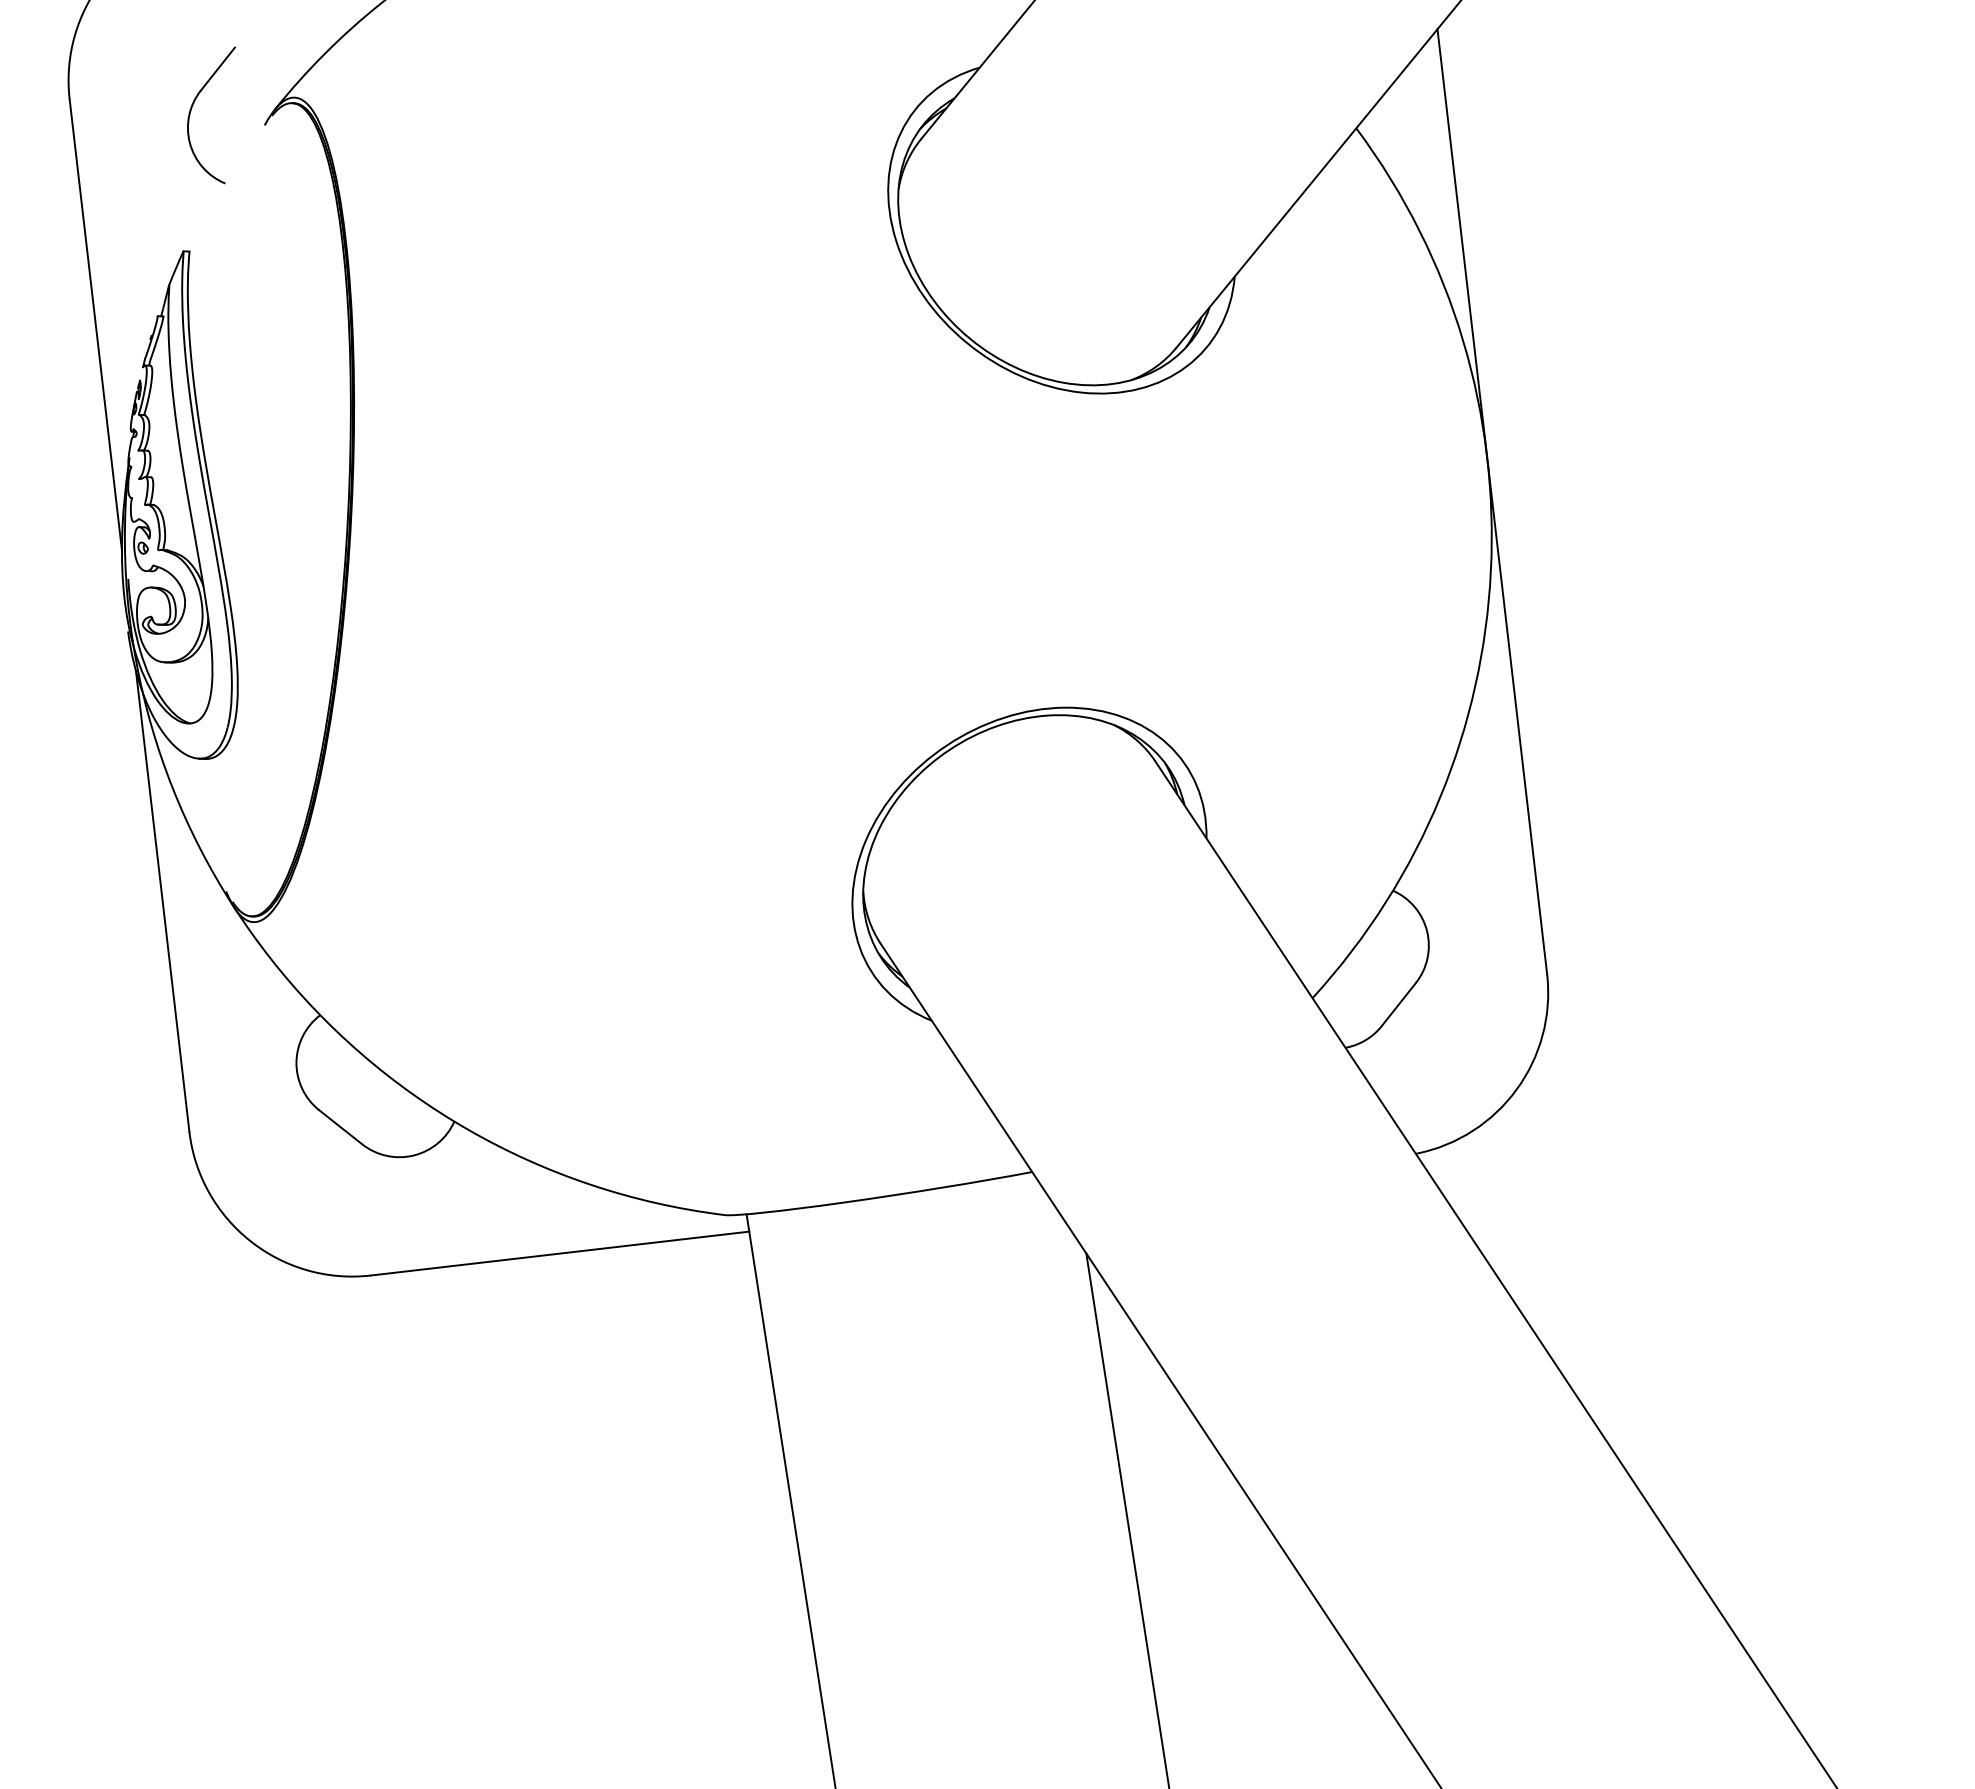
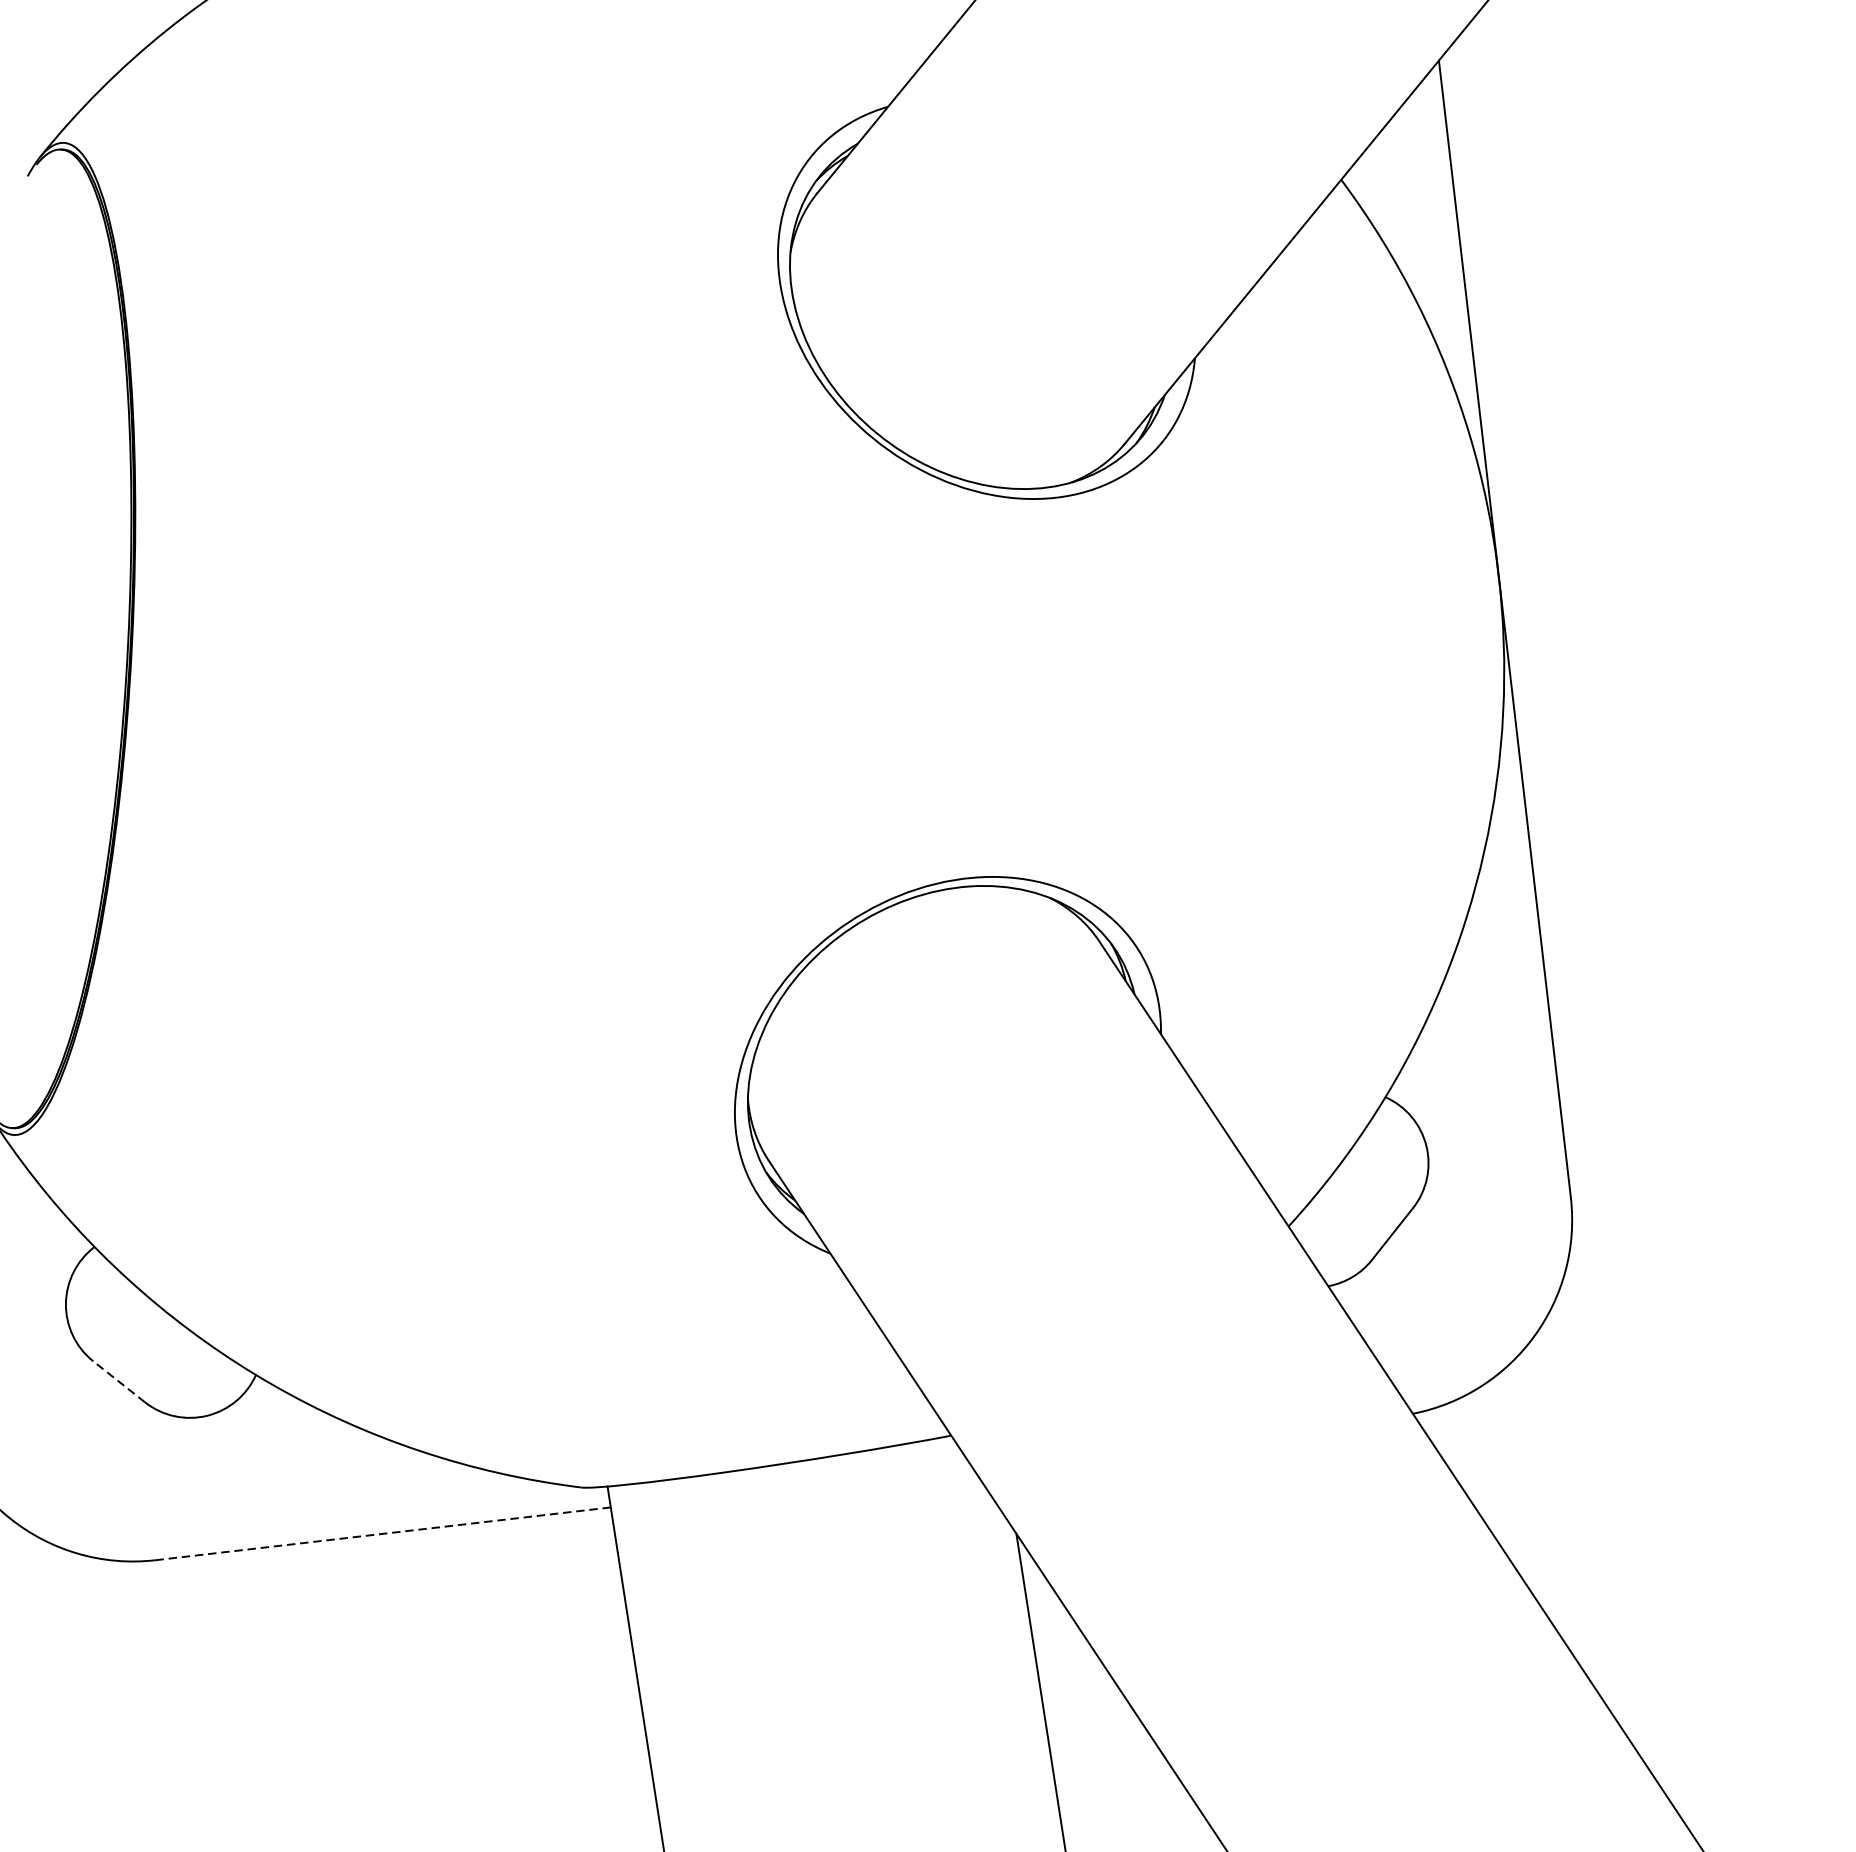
line: (340, 1126) -> (118, 1380), solid -> dashed
line: (559, 1253) -> (382, 1533), solid -> dashed

